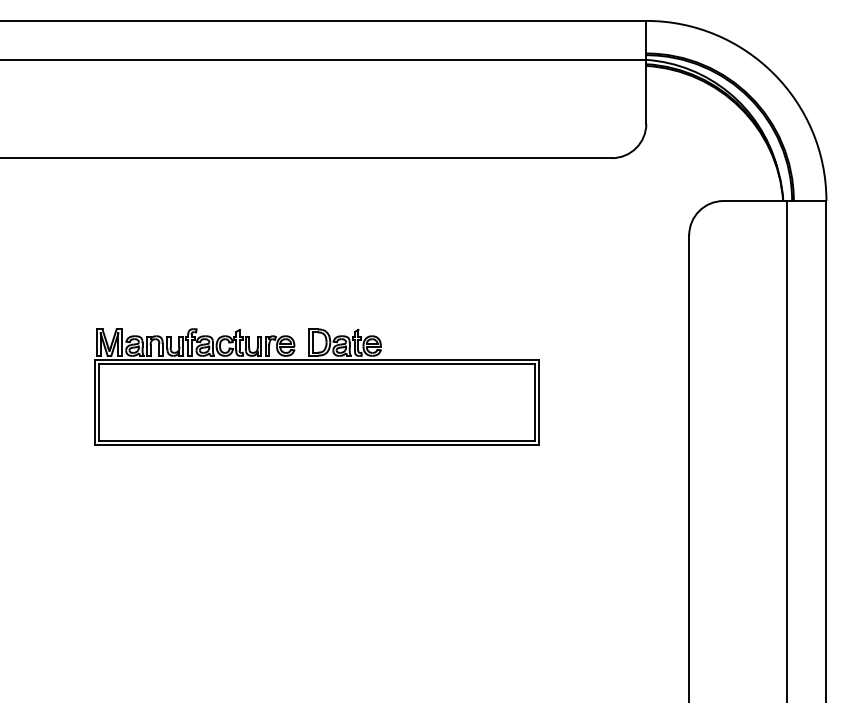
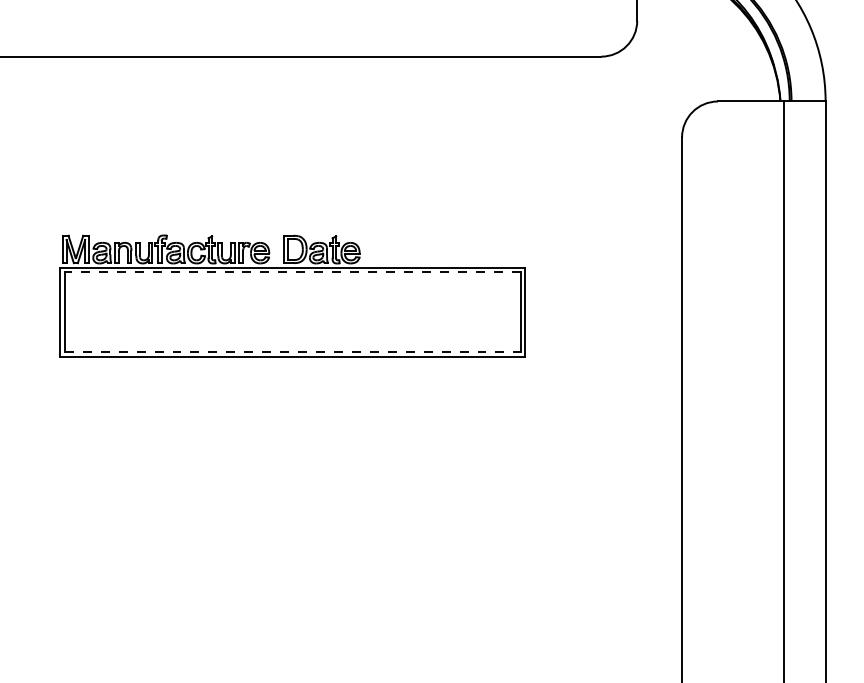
line: (316, 364) -> (292, 272), solid -> dashed
line: (316, 440) -> (292, 351), solid -> dashed

